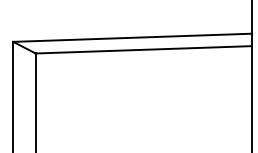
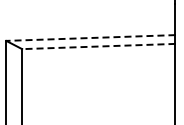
line: (132, 38) -> (90, 38), solid -> dashed
line: (143, 49) -> (98, 46), solid -> dashed

